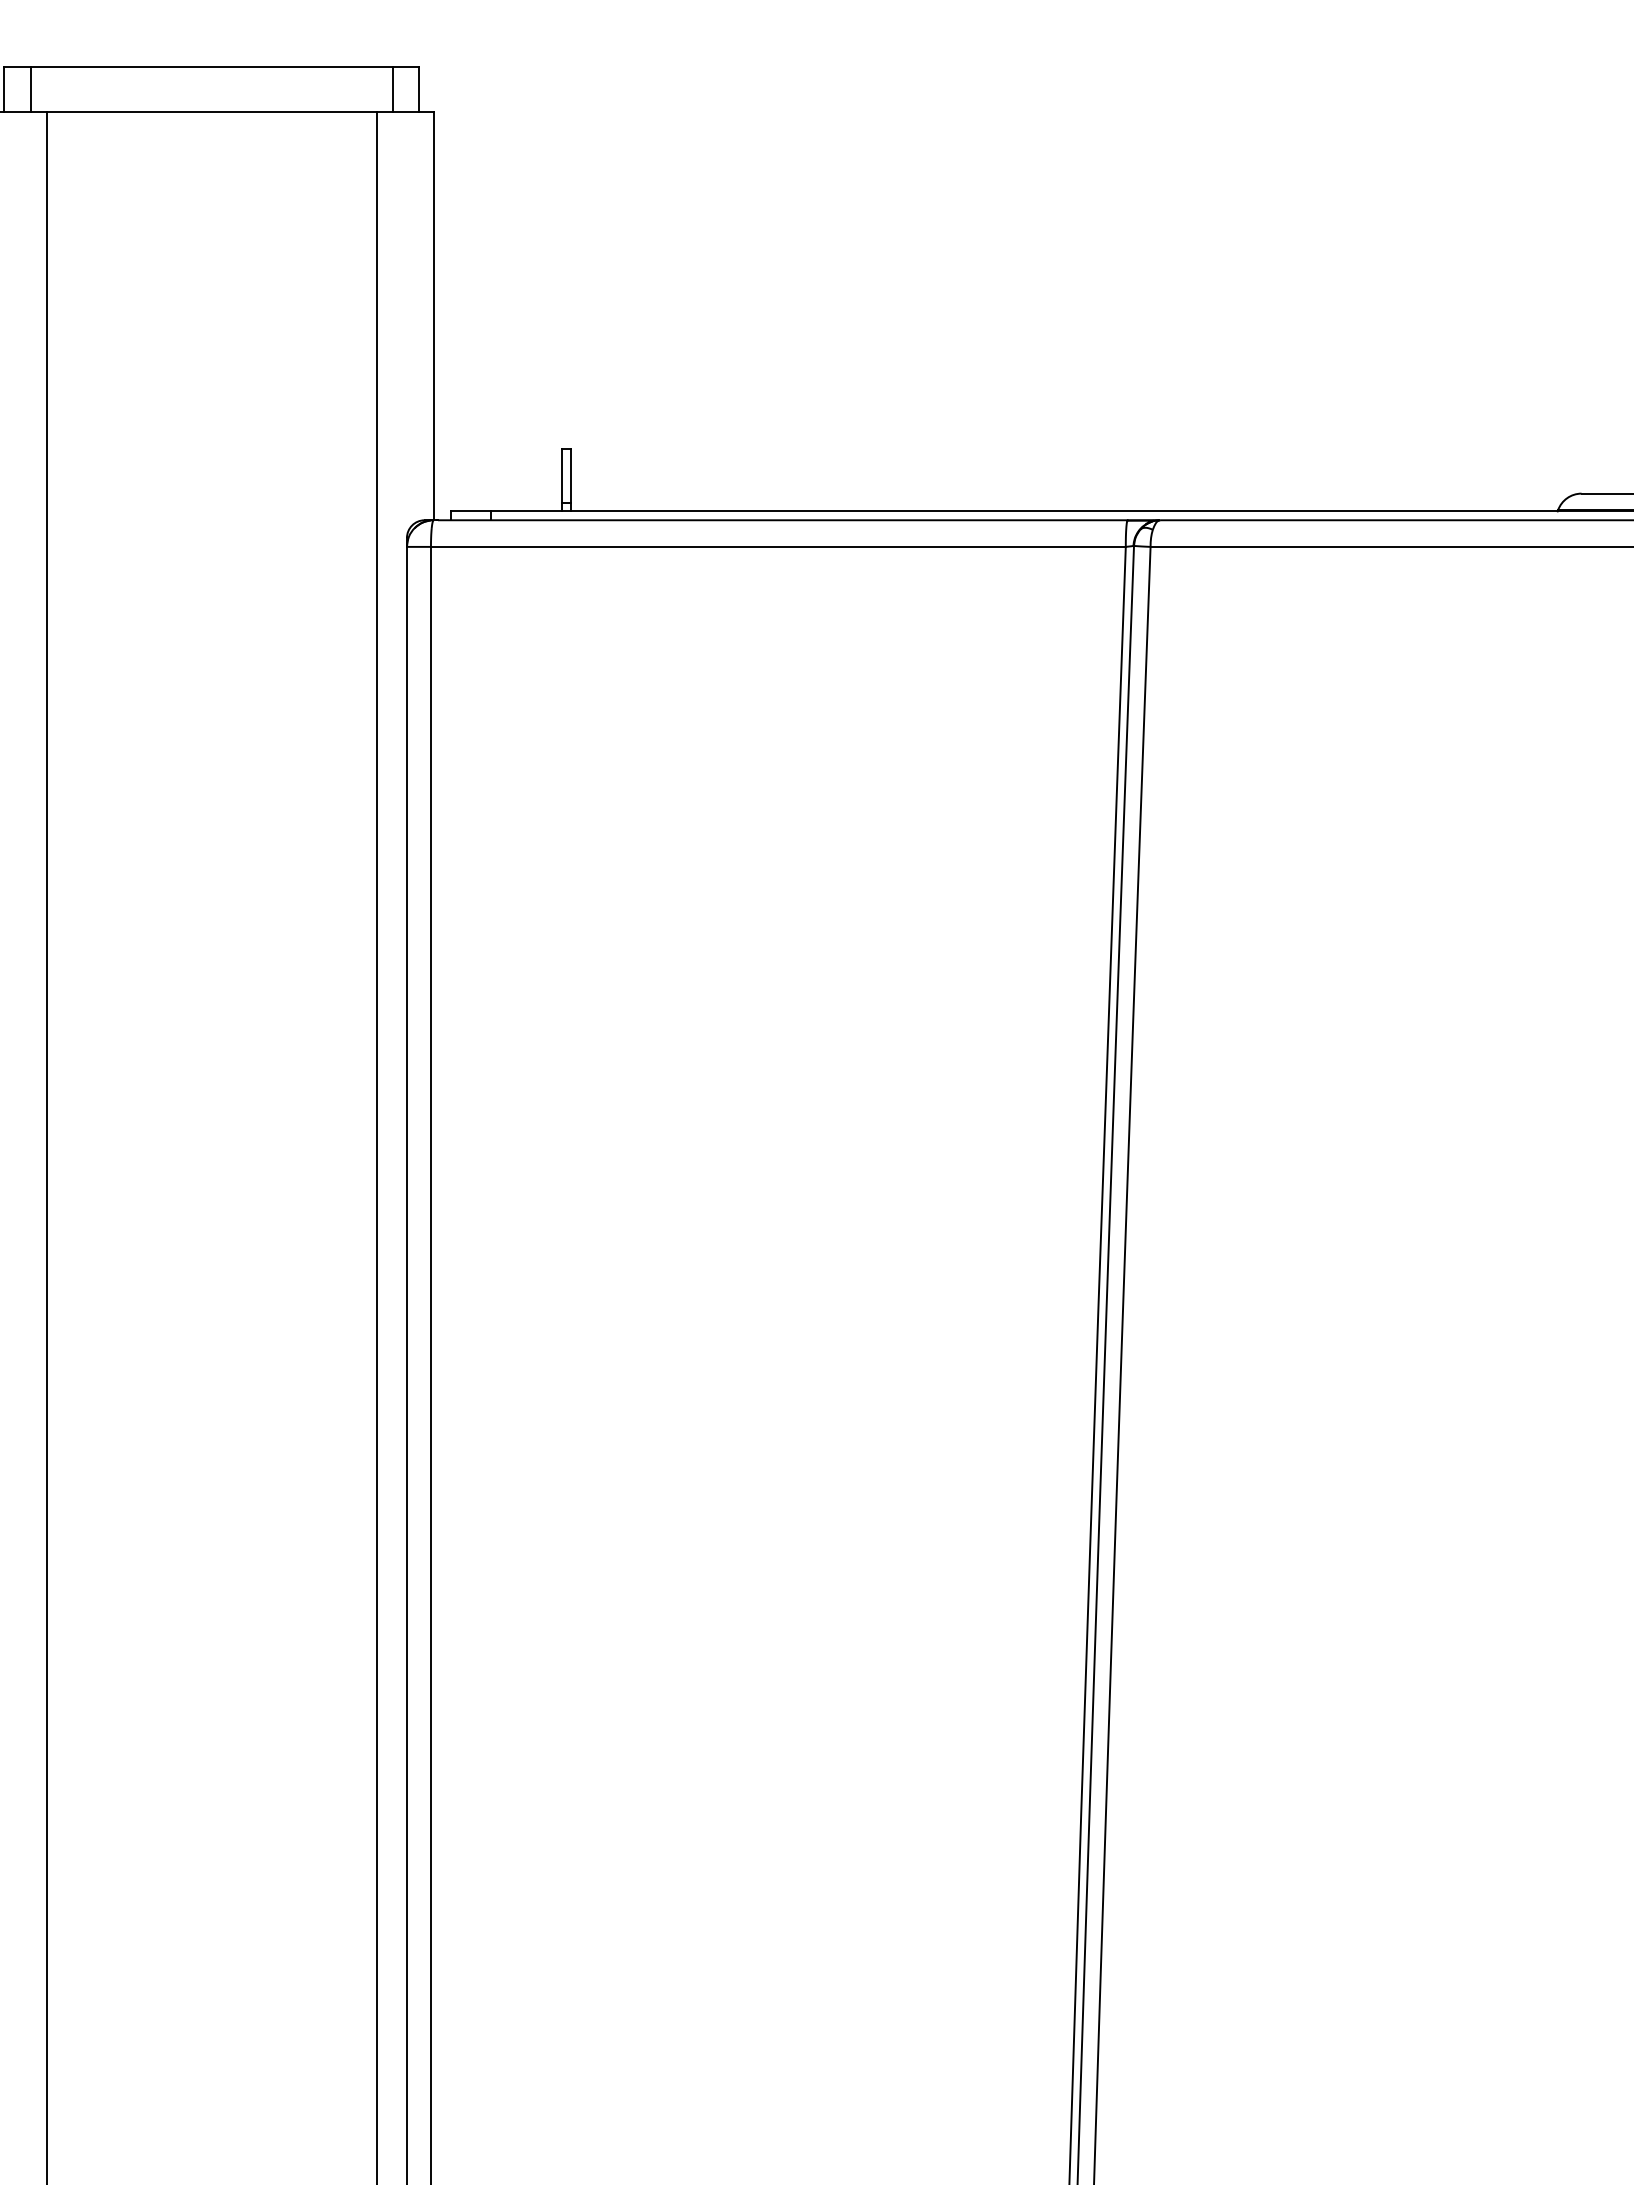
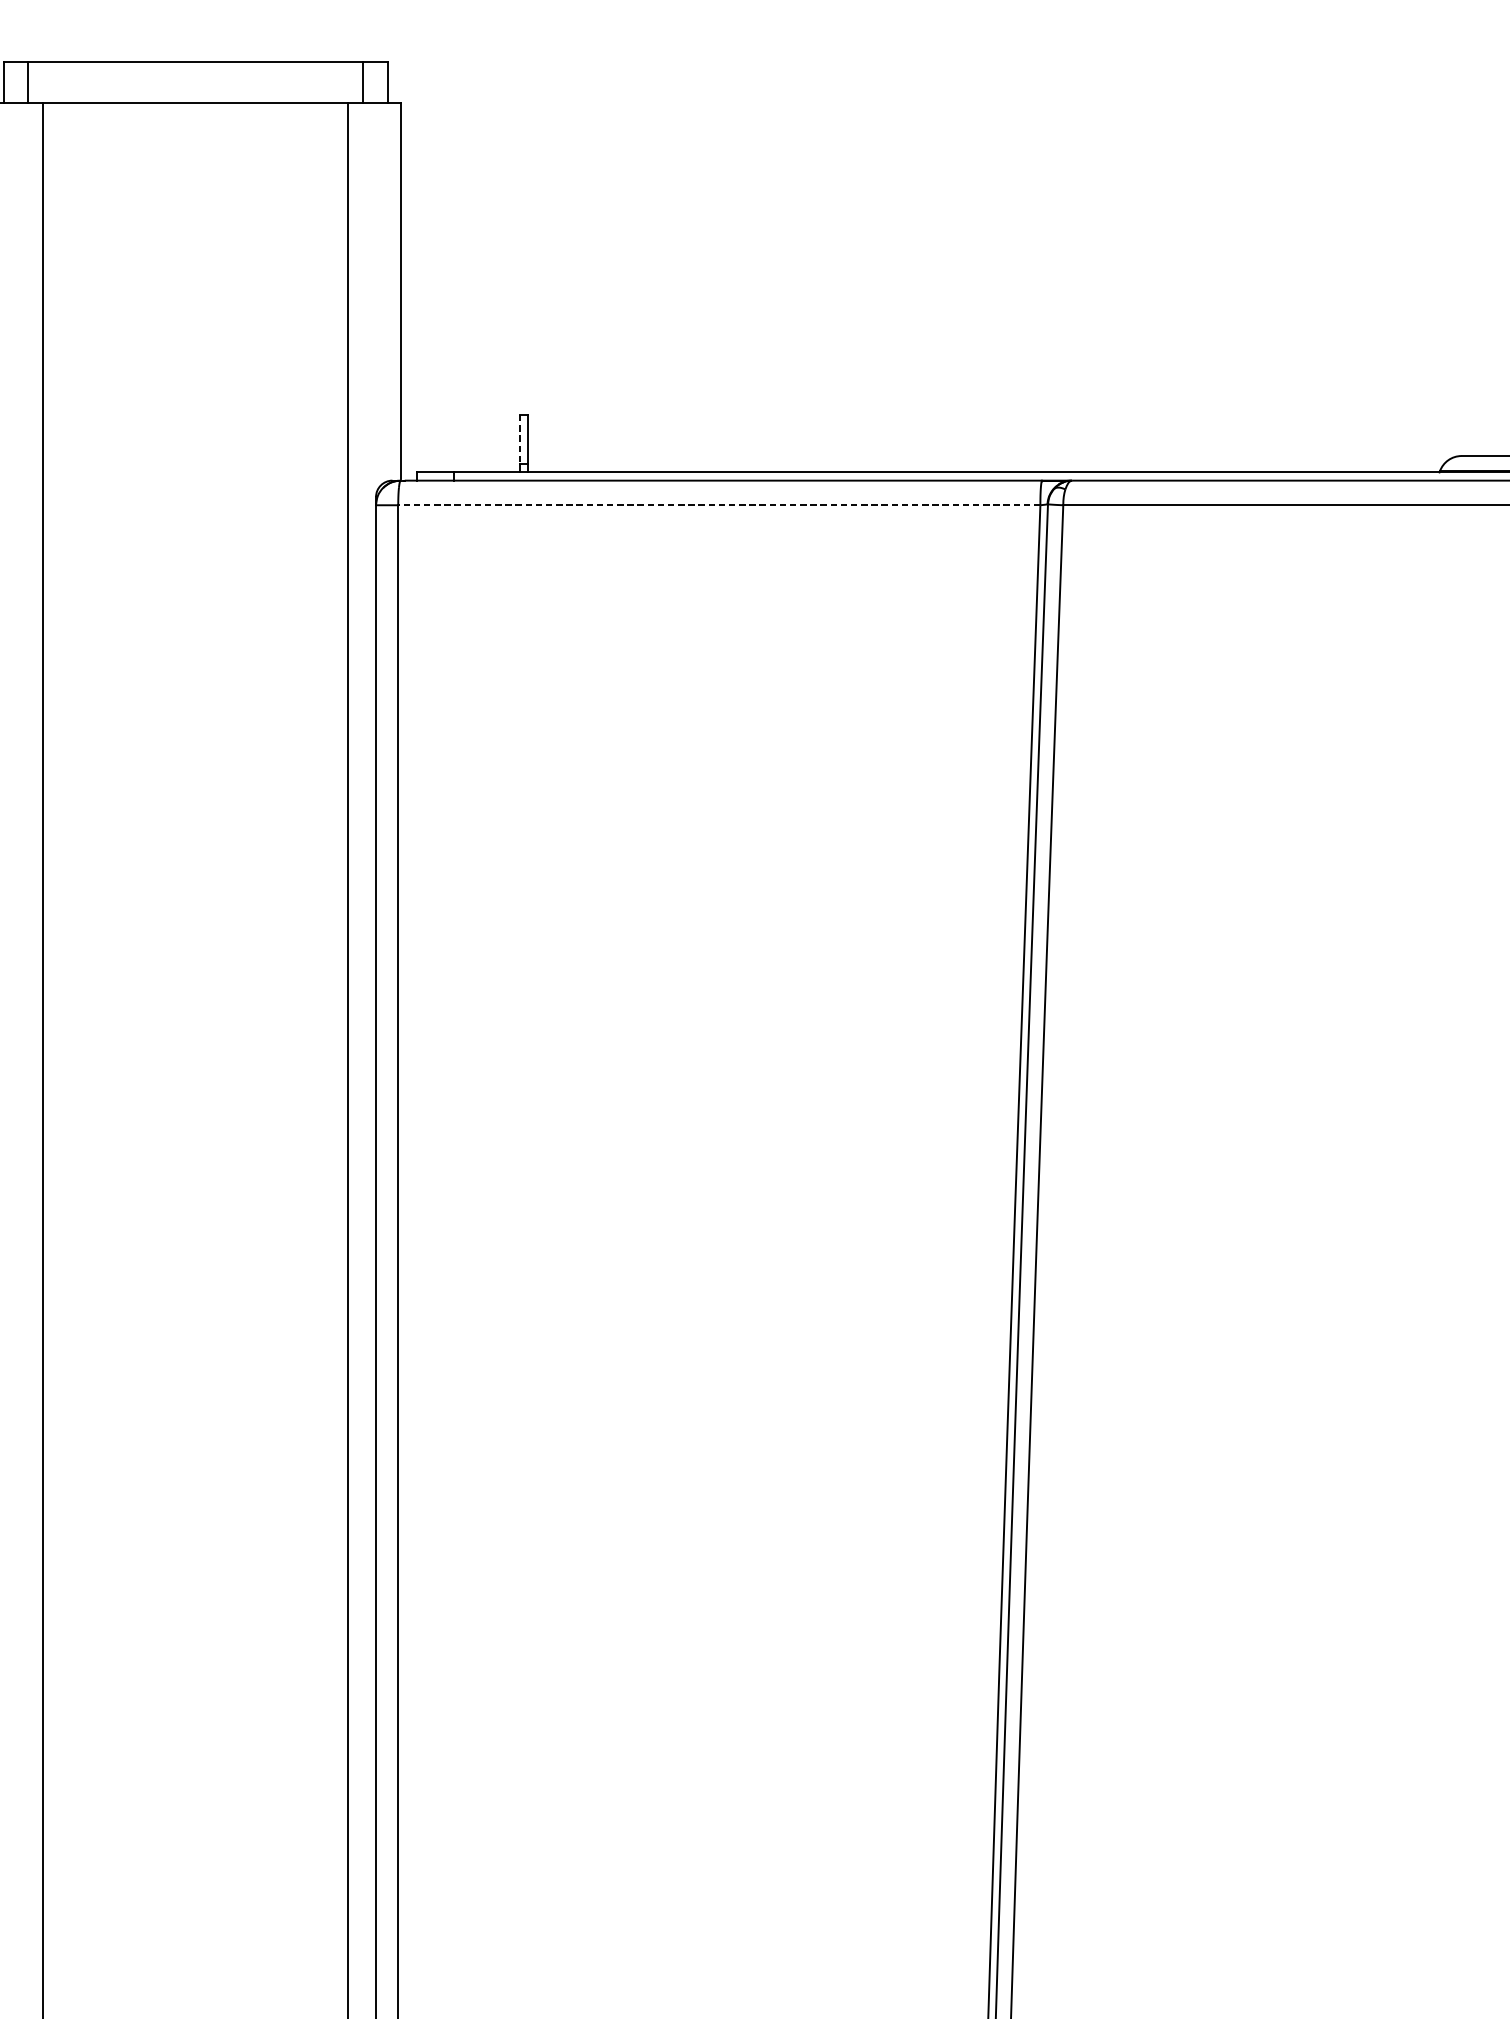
line: (562, 475) -> (519, 439), solid -> dashed
line: (777, 546) -> (718, 504), solid -> dashed

